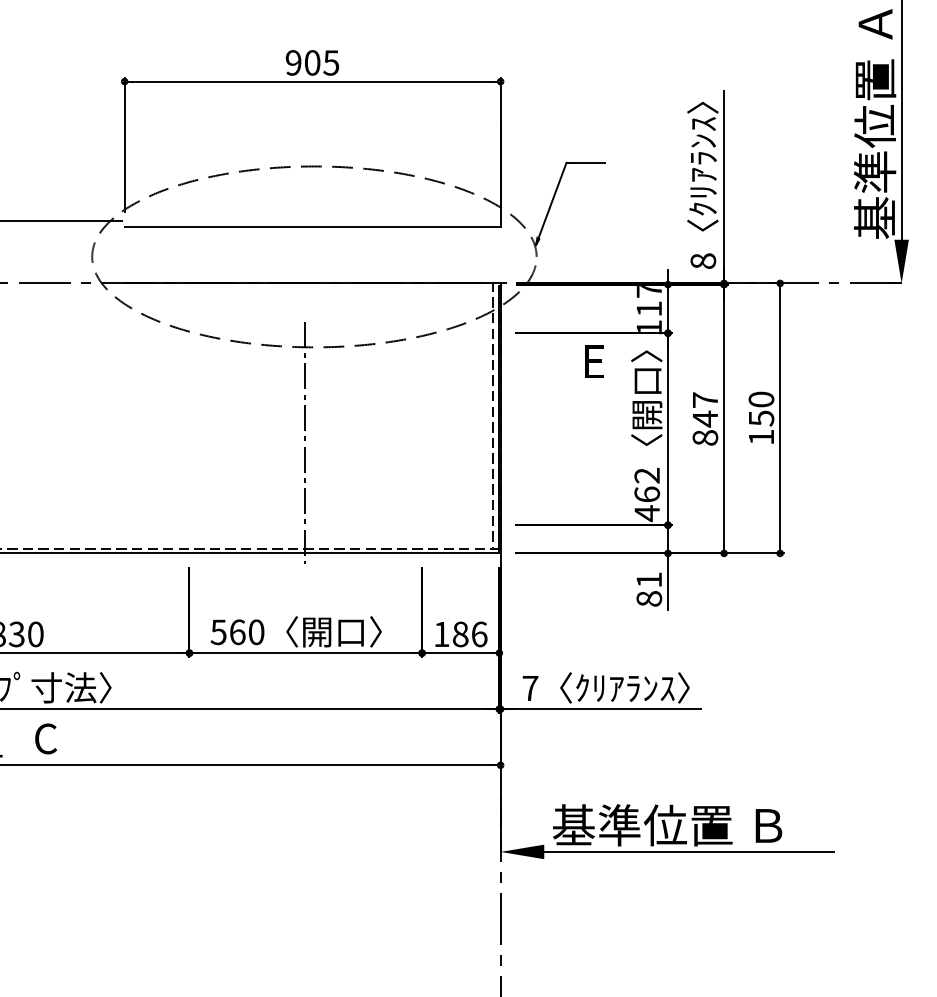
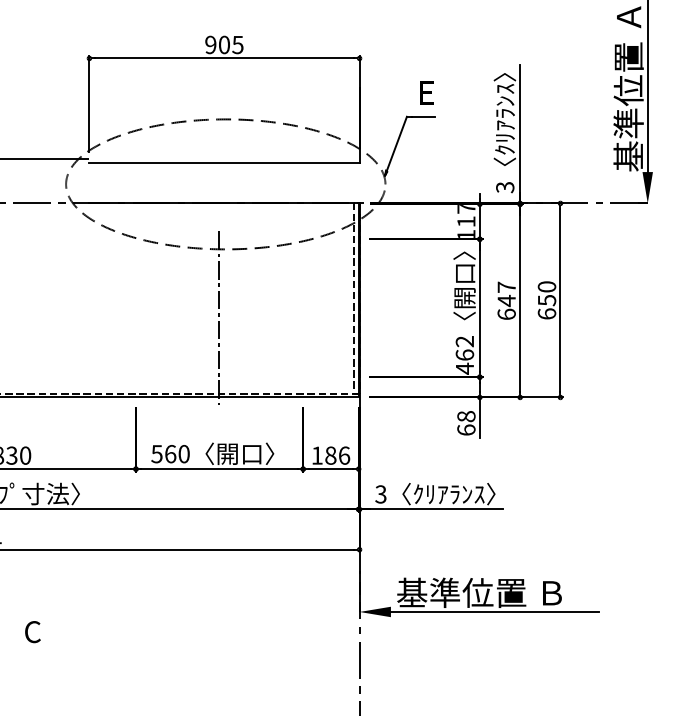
text: (703, 261) -> (505, 187), 8 -> 3
text: (594, 361) -> (427, 92), moved
text: (761, 436) -> (547, 313), 150 -> 650
text: (705, 437) -> (506, 314), 847 -> 647
text: (649, 589) -> (466, 423), 81 -> 68
text: (530, 688) -> (381, 494), 7 -> 3
text: (45, 738) -> (32, 631), moved

